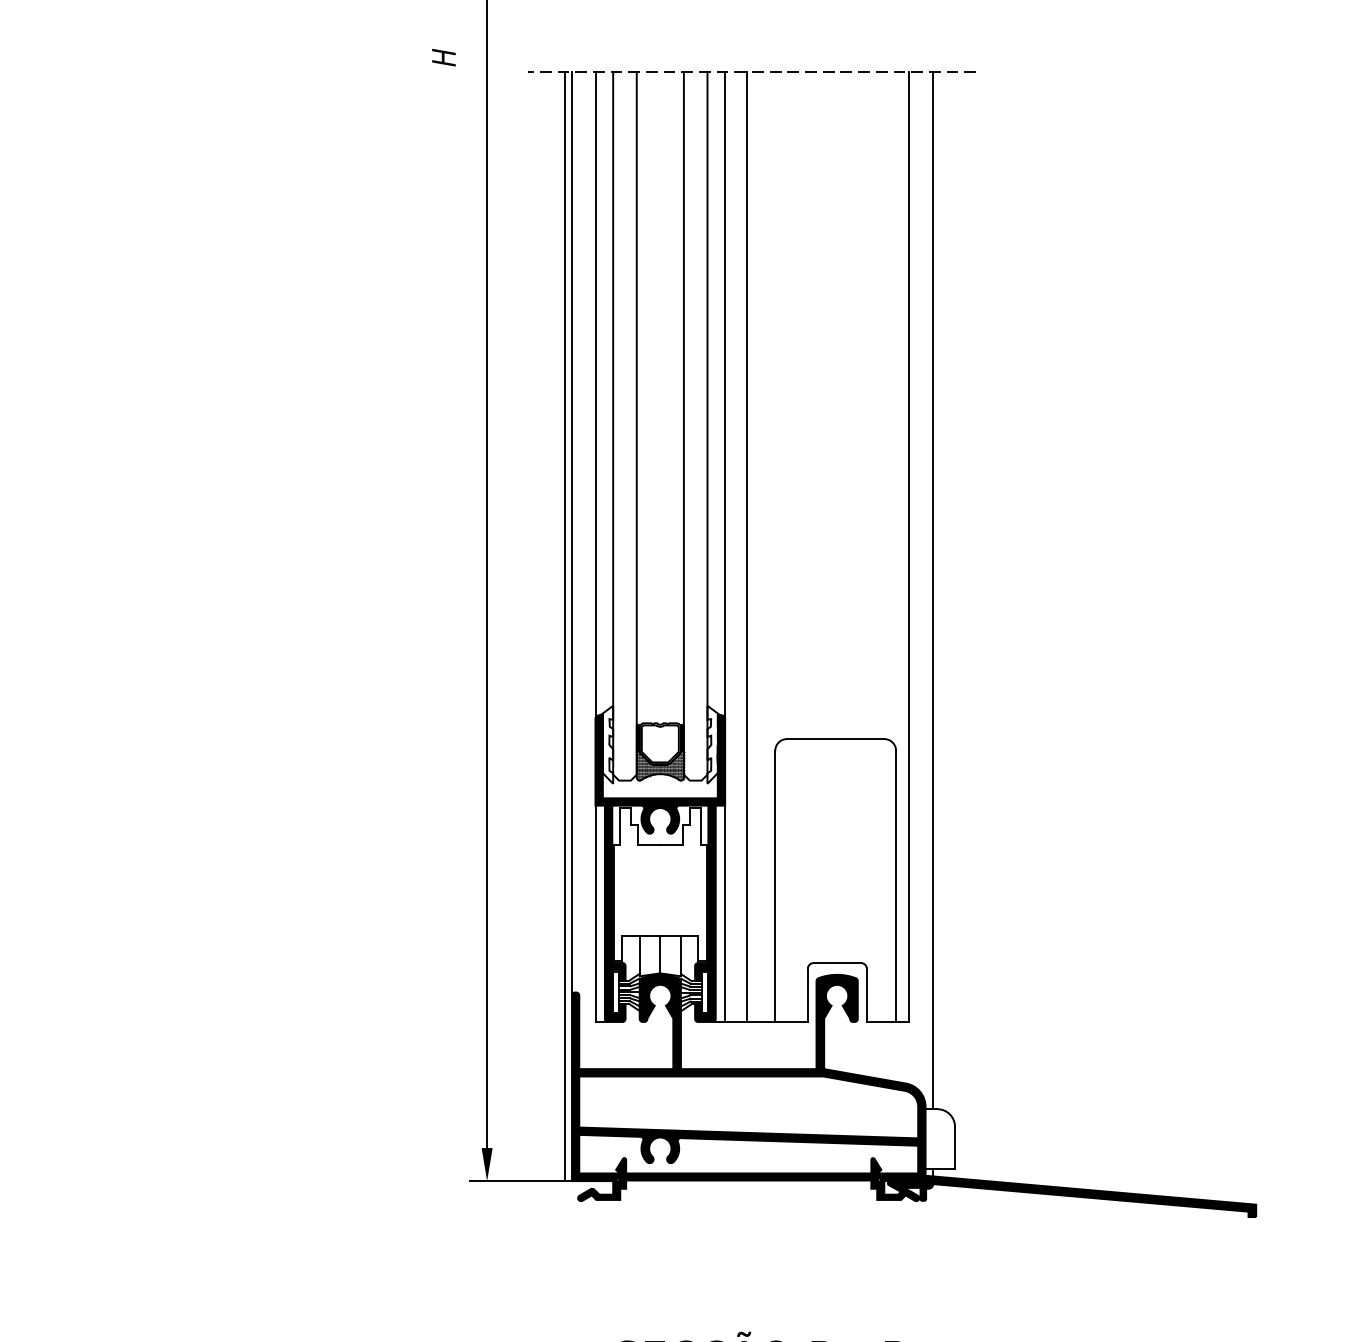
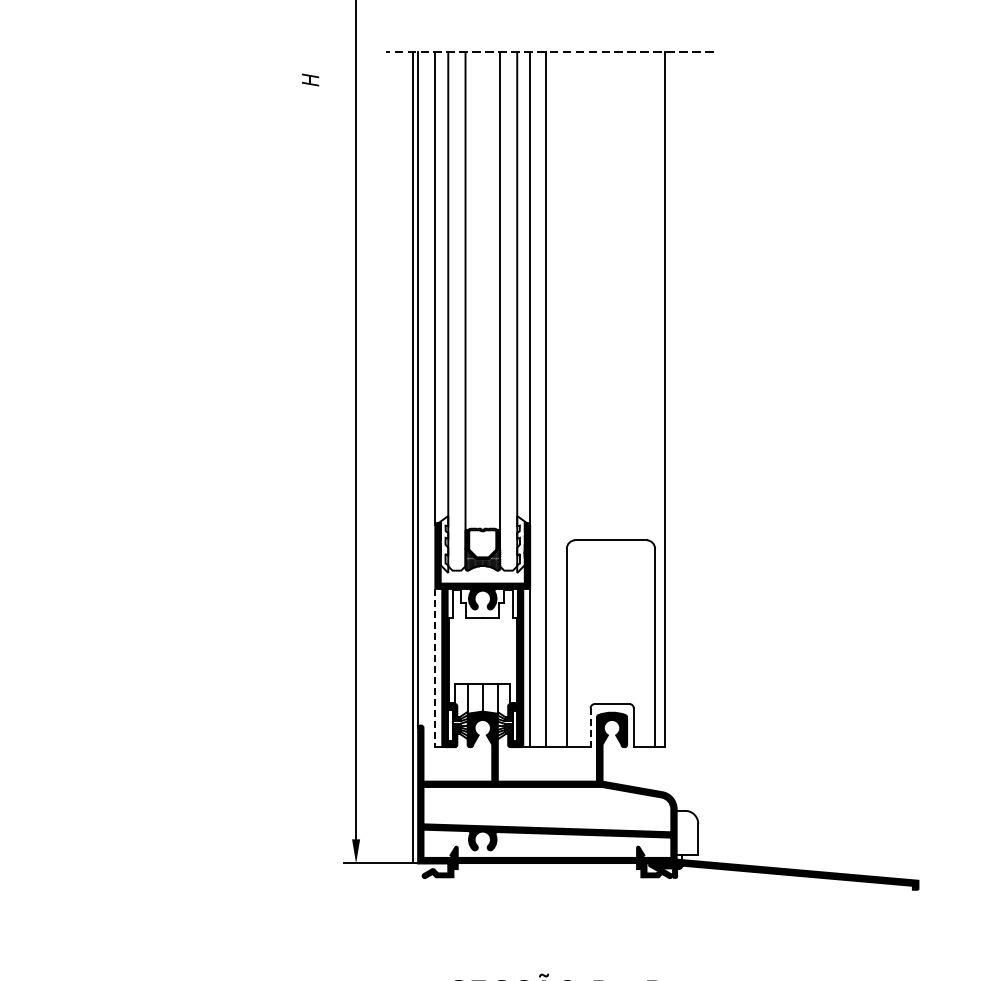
text: (443, 56) -> (310, 79), moved
line: (932, 590) -> (681, 431), removed
line: (595, 914) -> (435, 668), solid -> dashed
line: (807, 996) -> (590, 728), solid -> dashed

